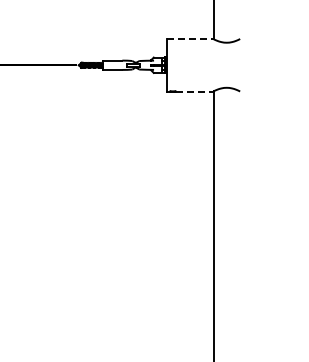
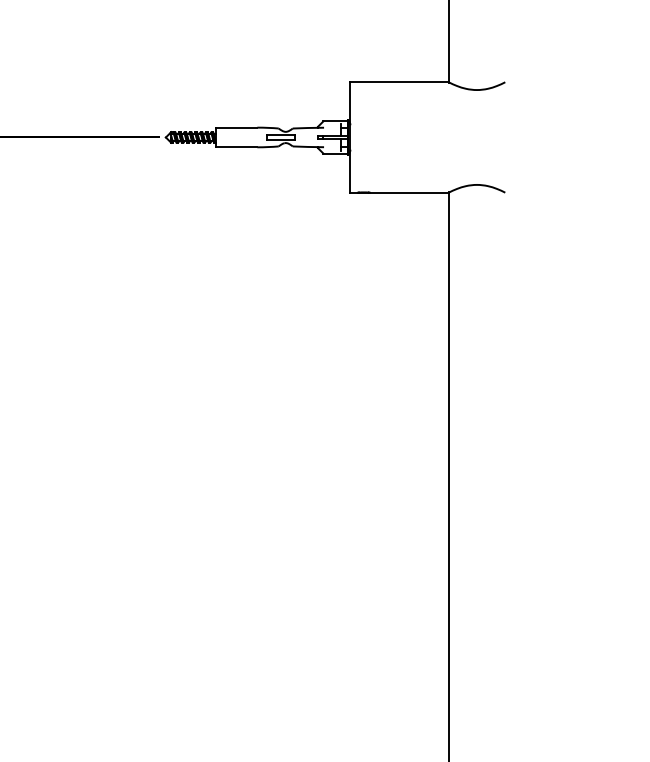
line: (190, 39) -> (400, 83), dashed -> solid
line: (194, 91) -> (409, 192), dashed -> solid

